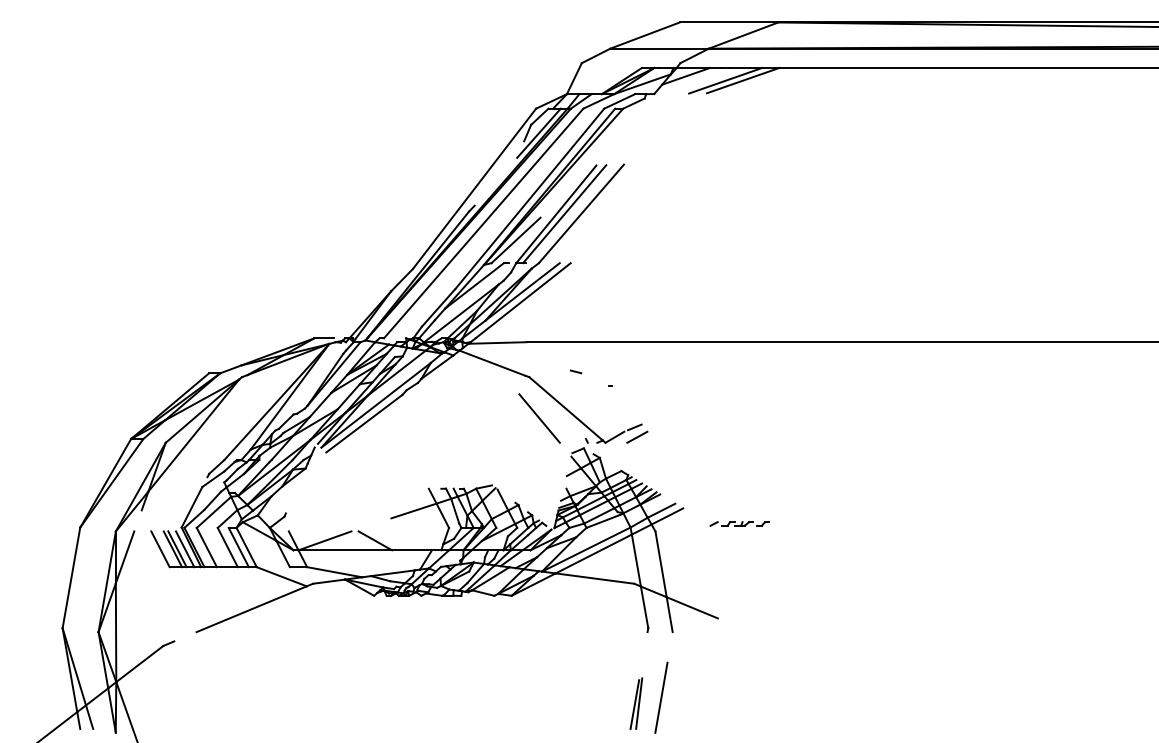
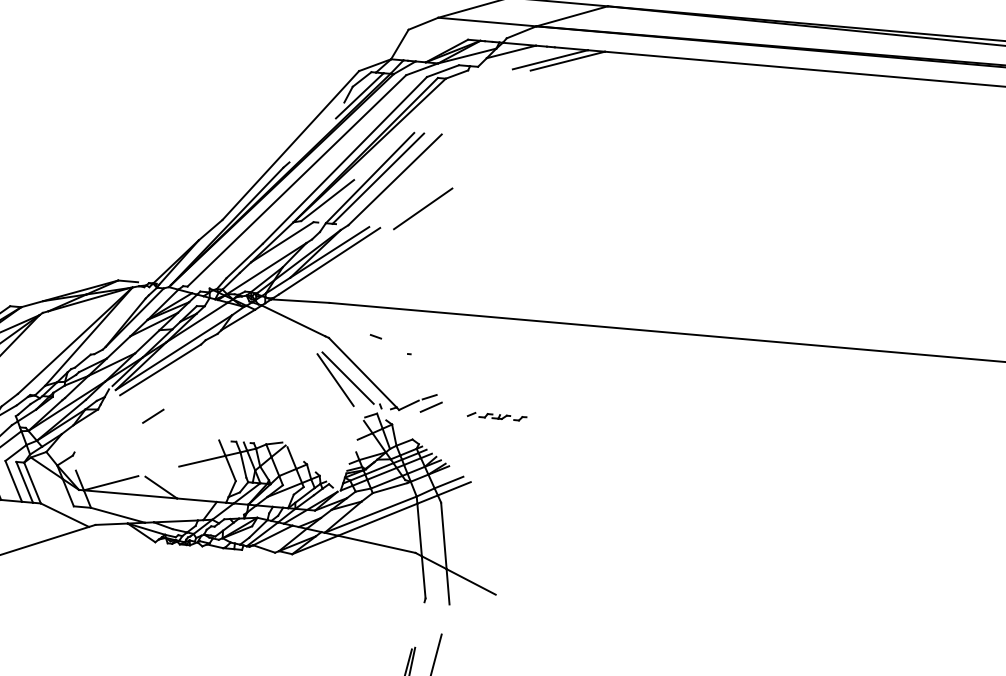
line: (611, 240) -> (422, 208), added
line: (551, 415) -> (347, 378), added
line: (360, 470) -> (152, 416), added
part: (739, 523) -> (496, 416), moved

